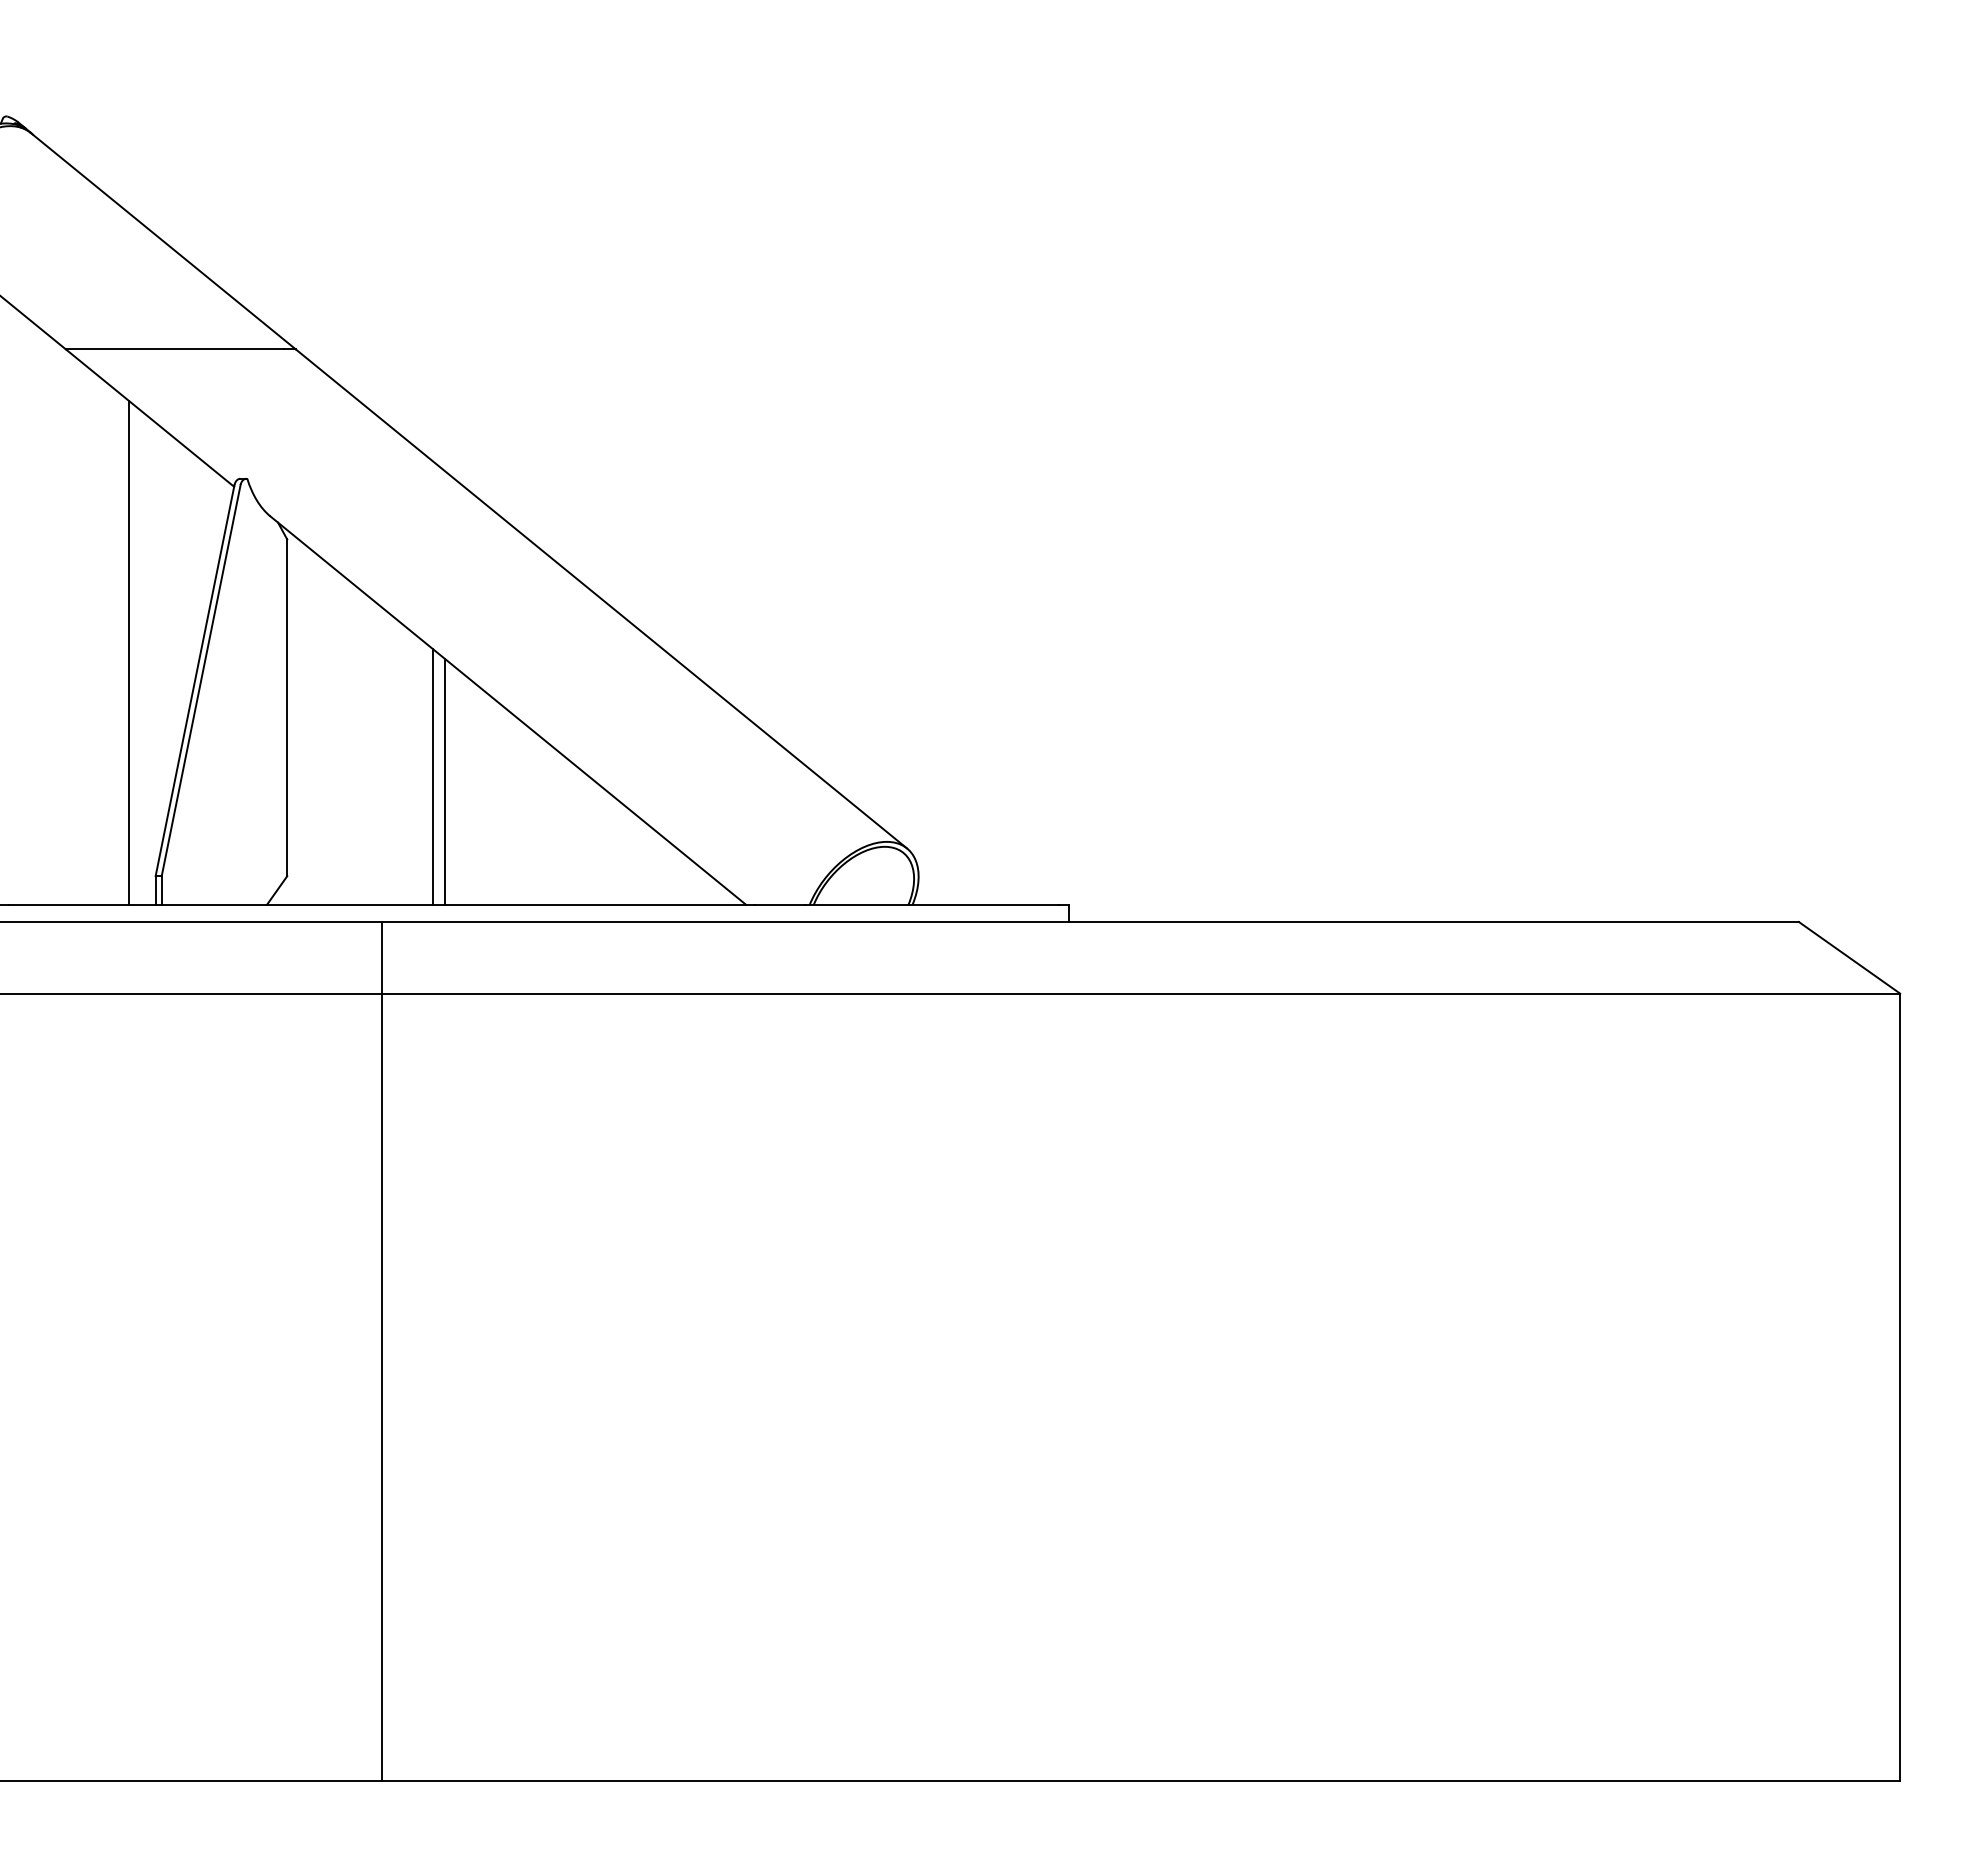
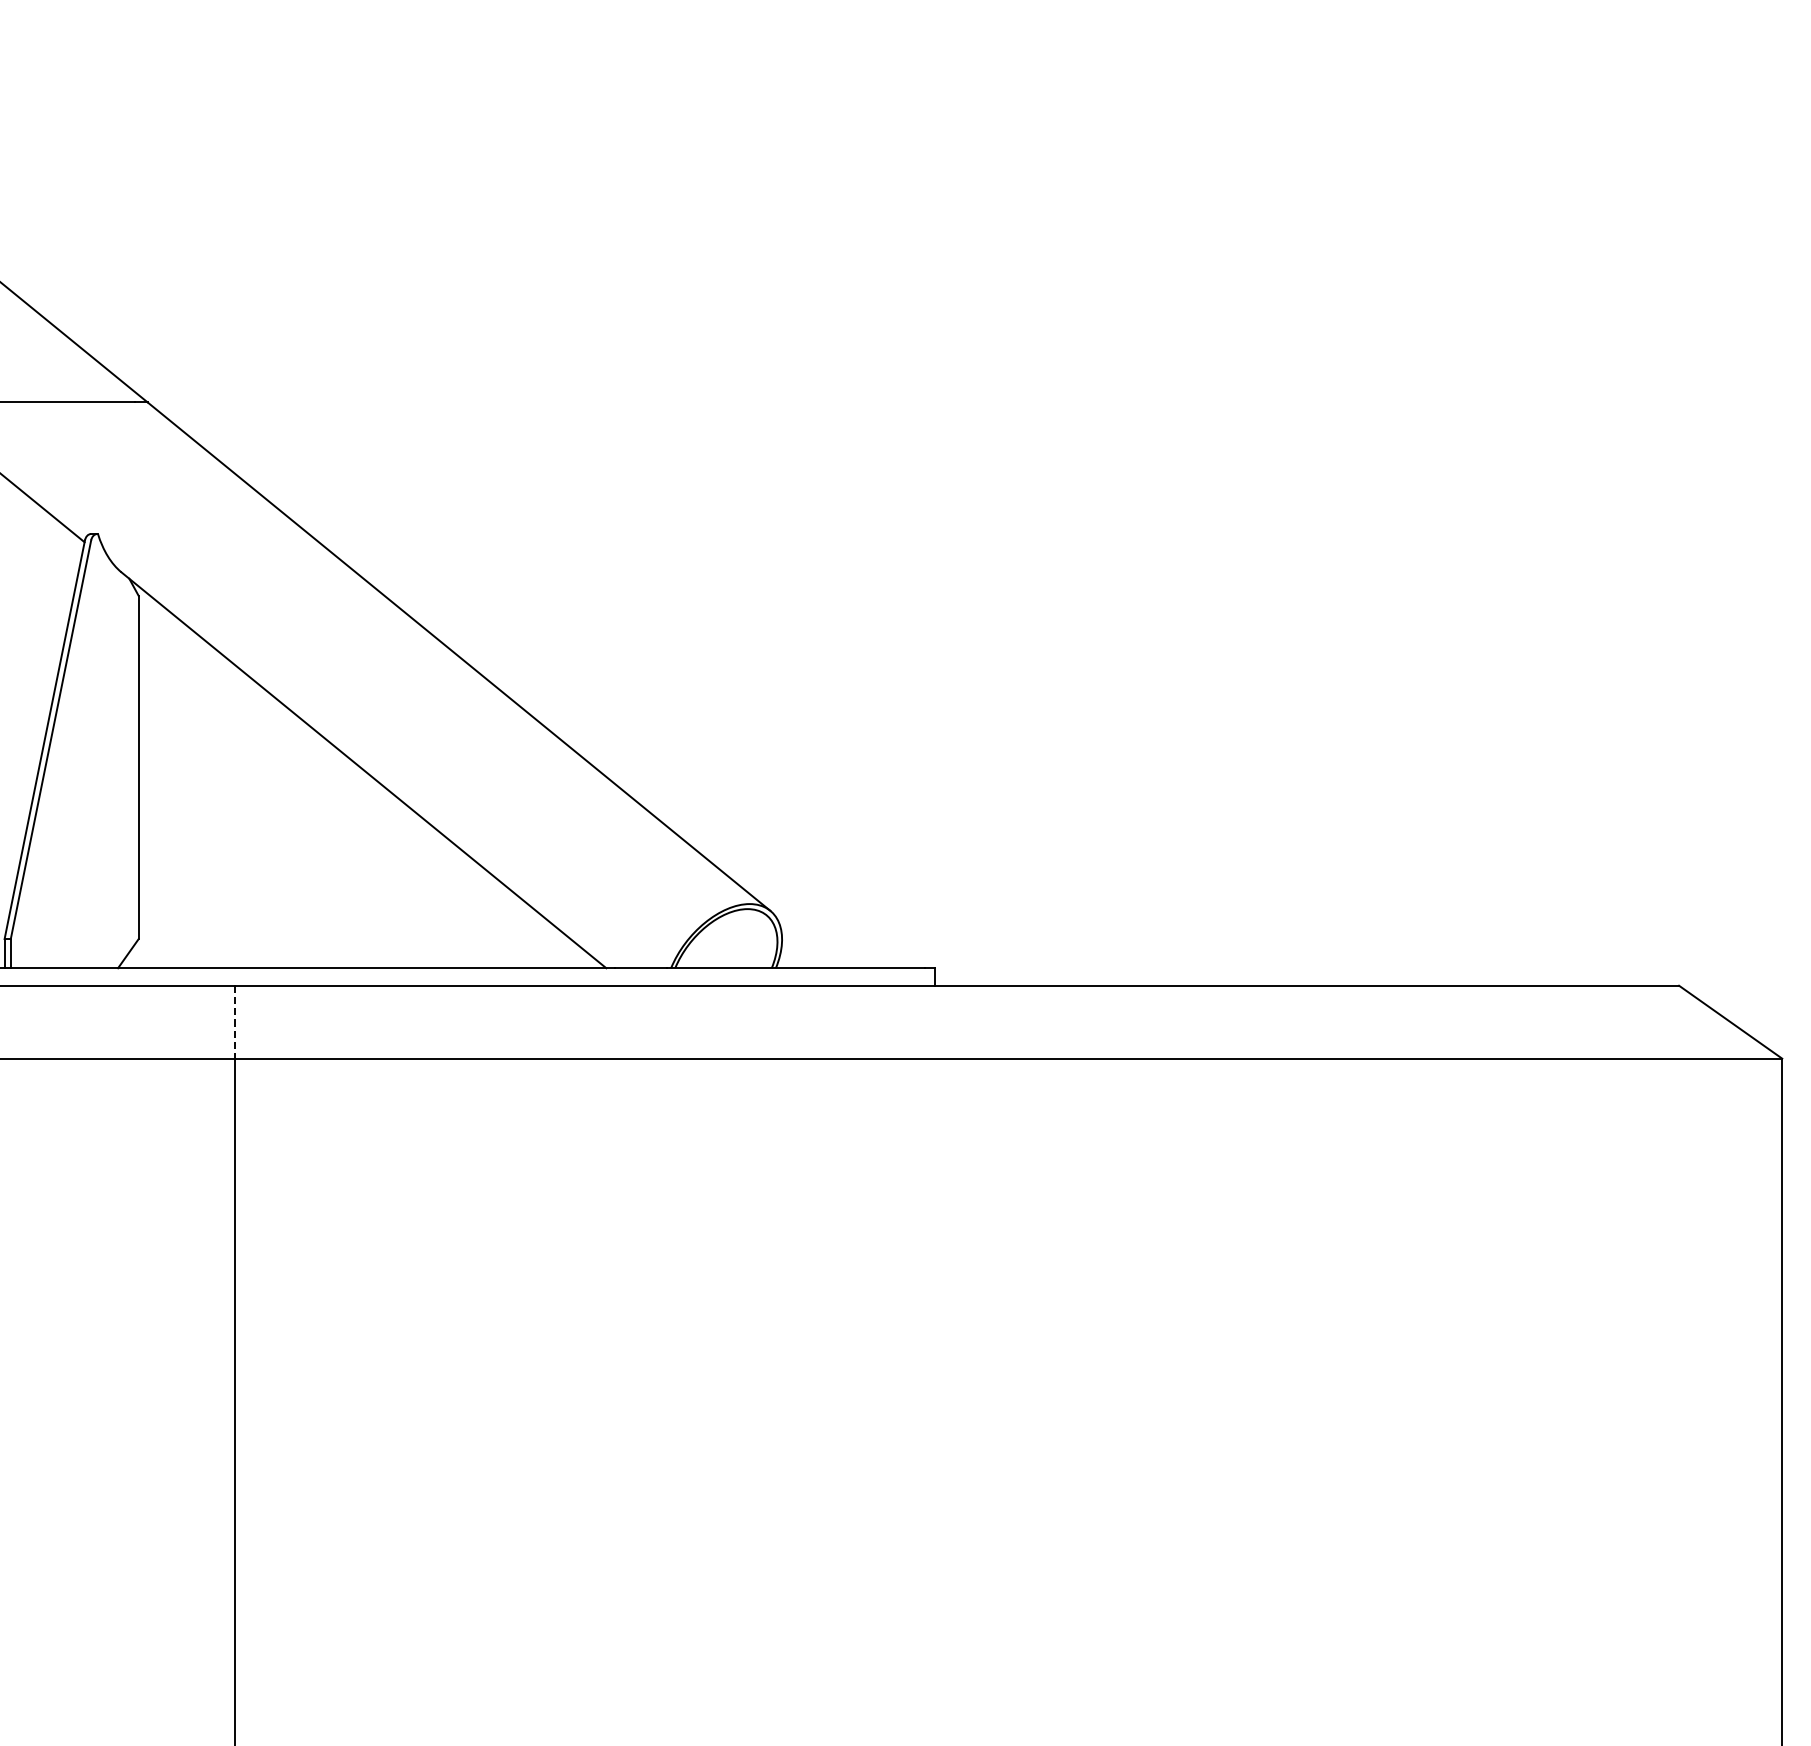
line: (432, 776) -> (286, 837), removed
line: (445, 781) -> (299, 842), removed
line: (381, 957) -> (234, 1021), solid -> dashed

